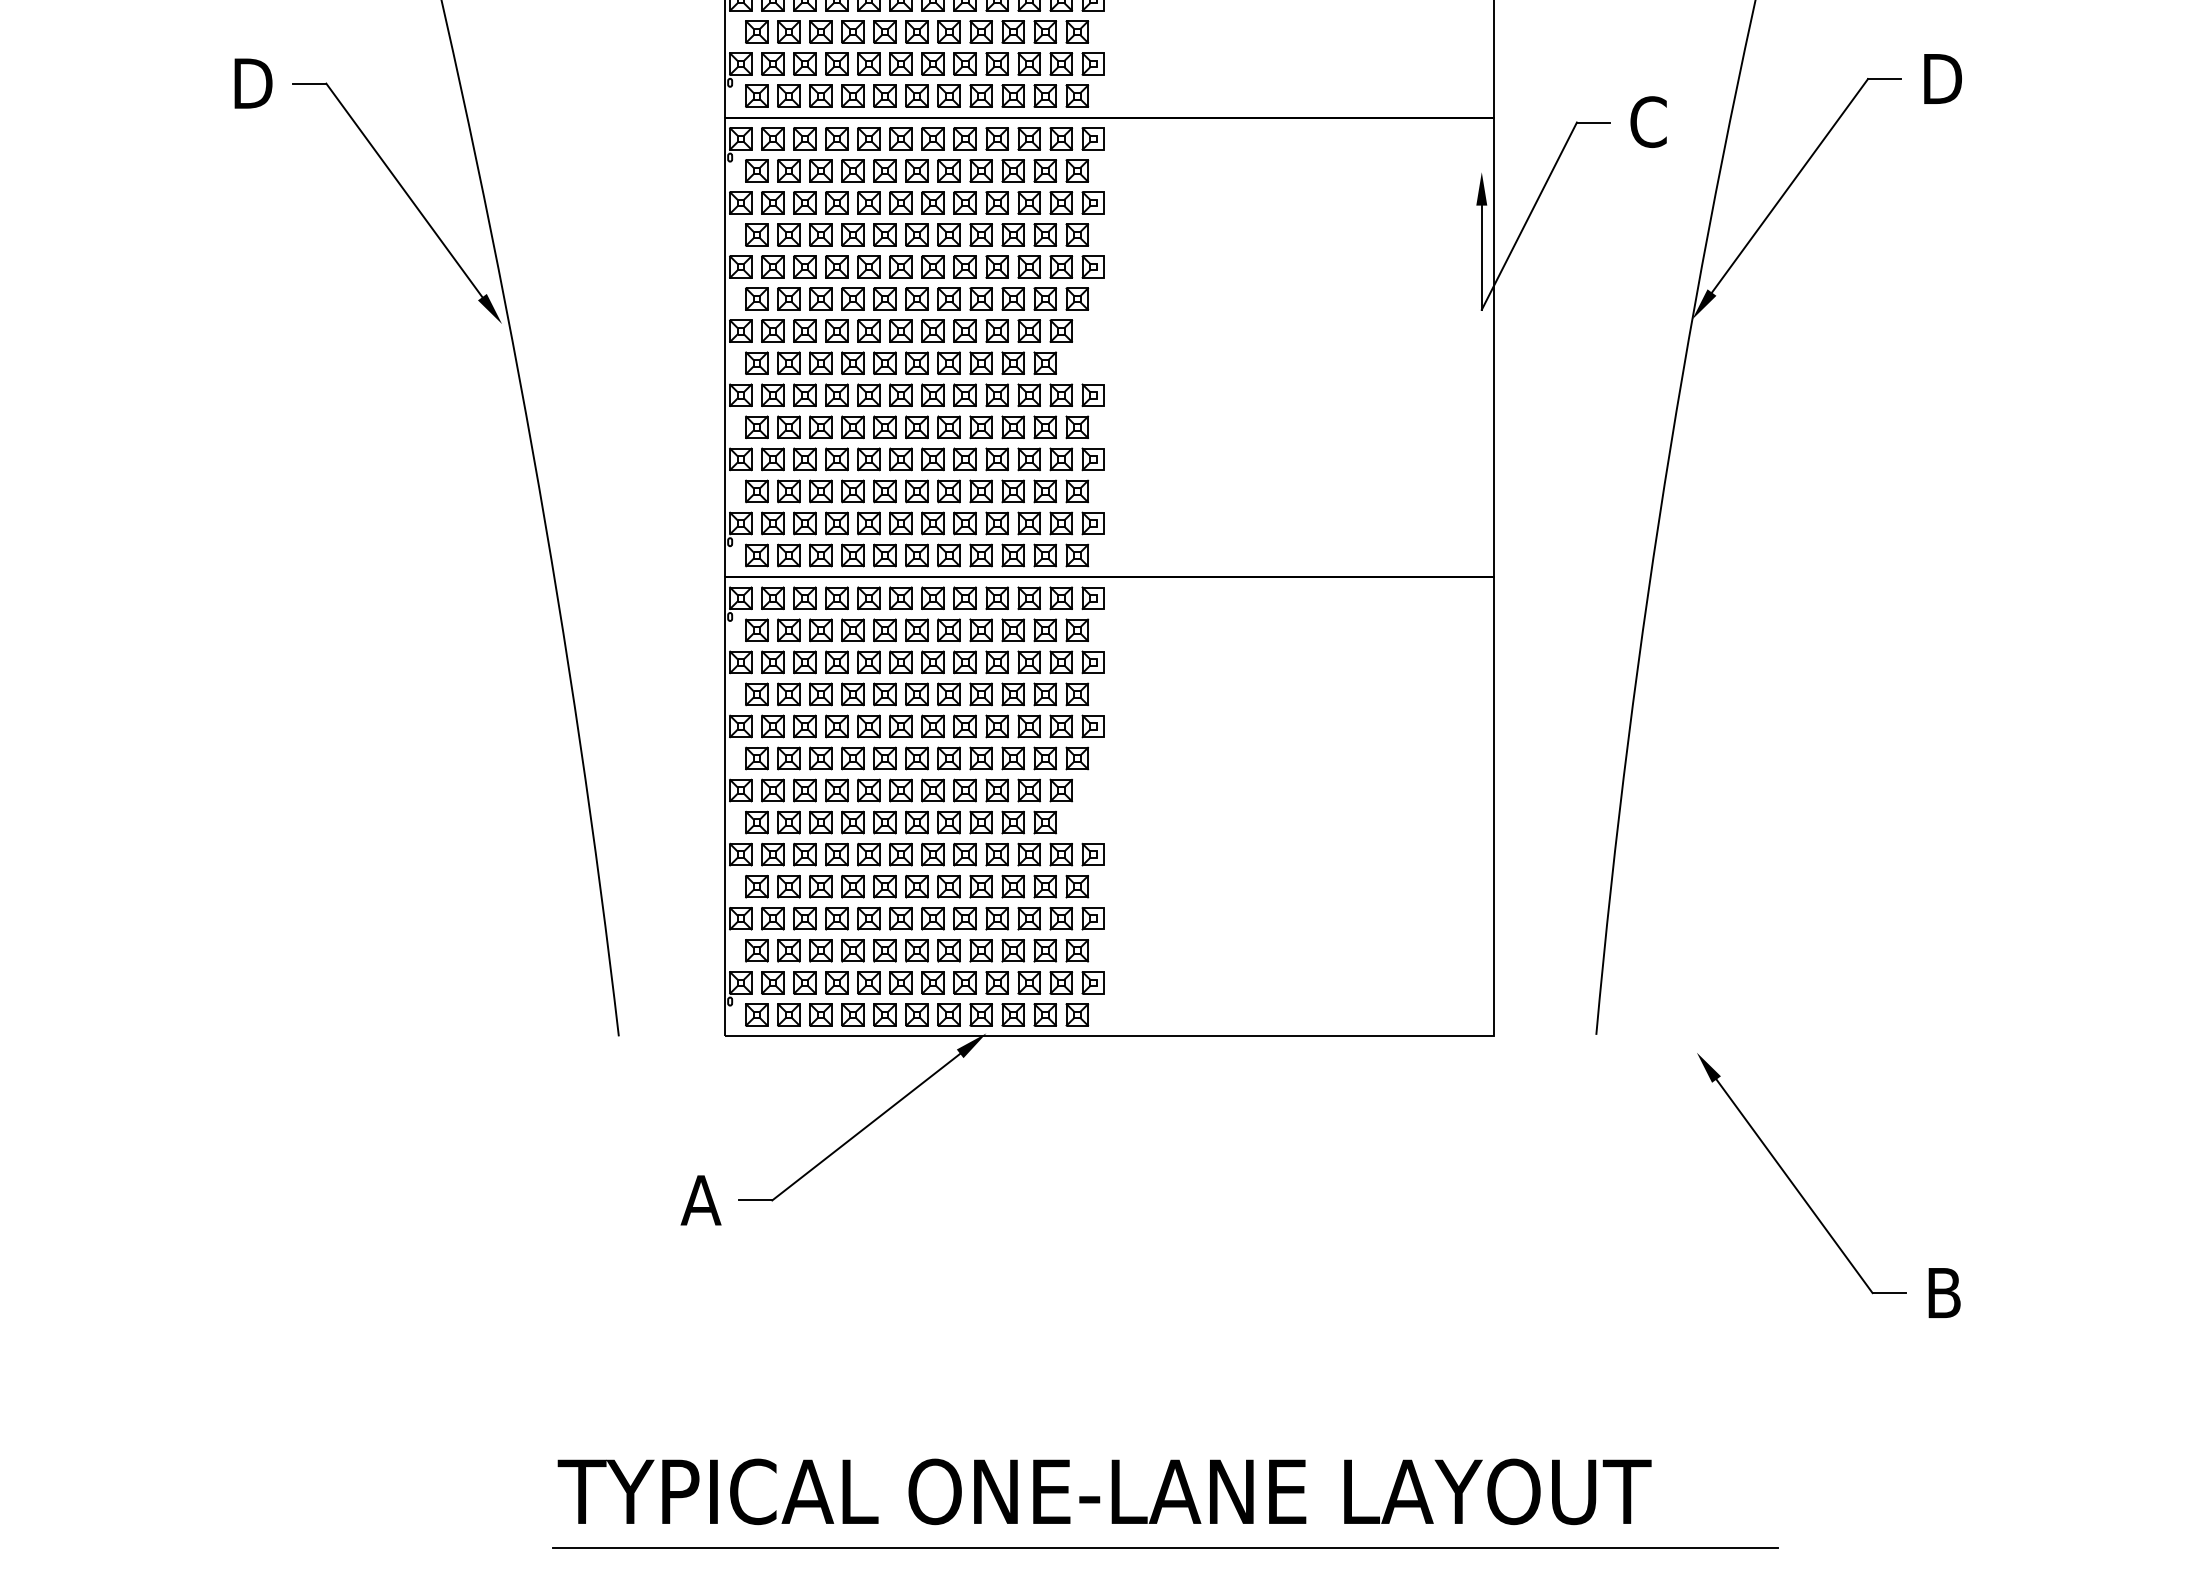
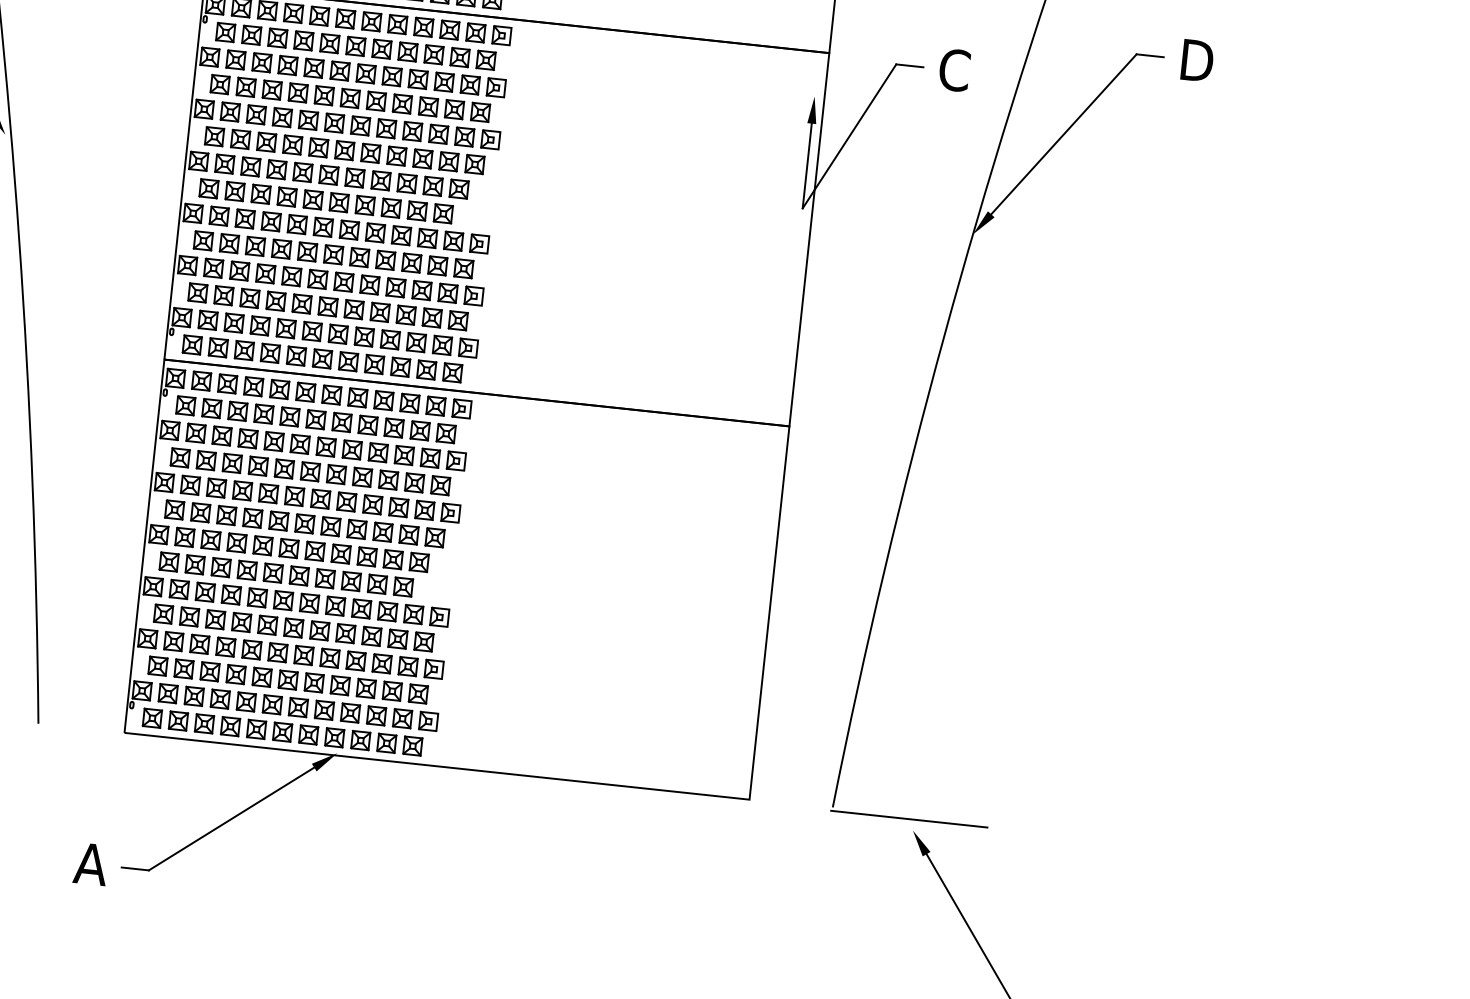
line: (1690, 1039) -> (908, 819), added

